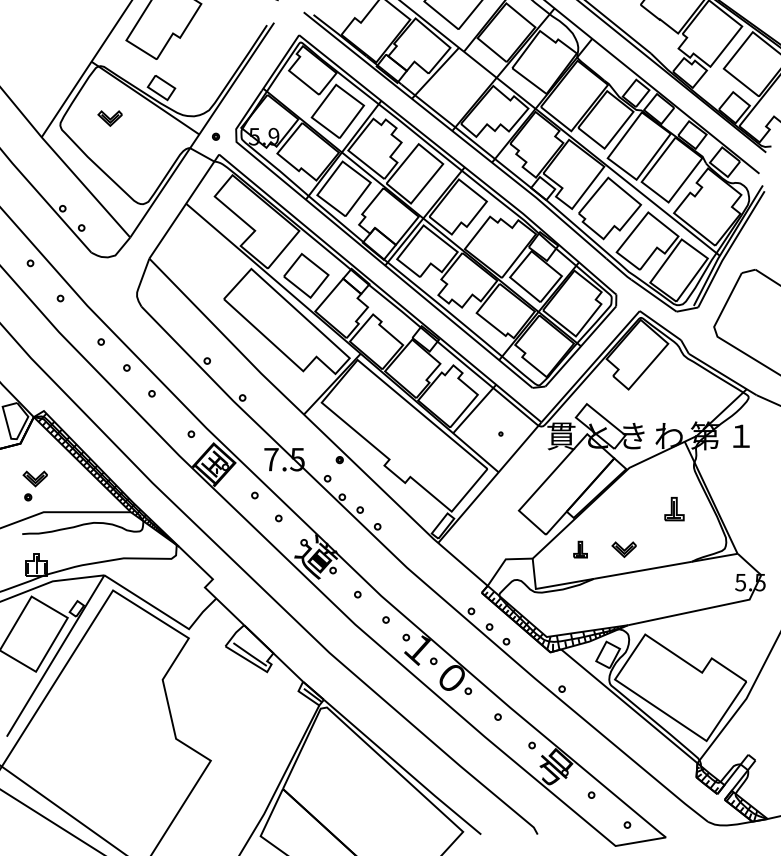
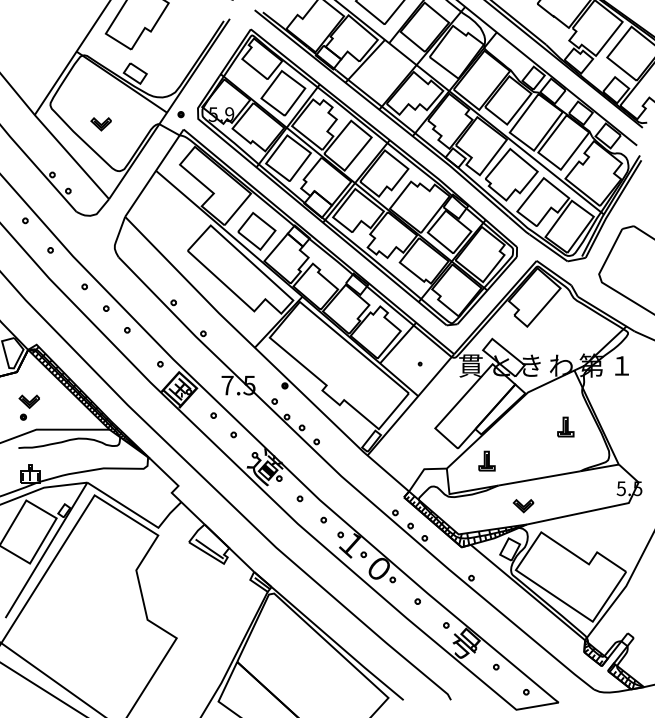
part: (109, 118) -> (100, 124), moved
part: (579, 548) -> (486, 460), size x1.43
part: (624, 550) -> (523, 506), moved

